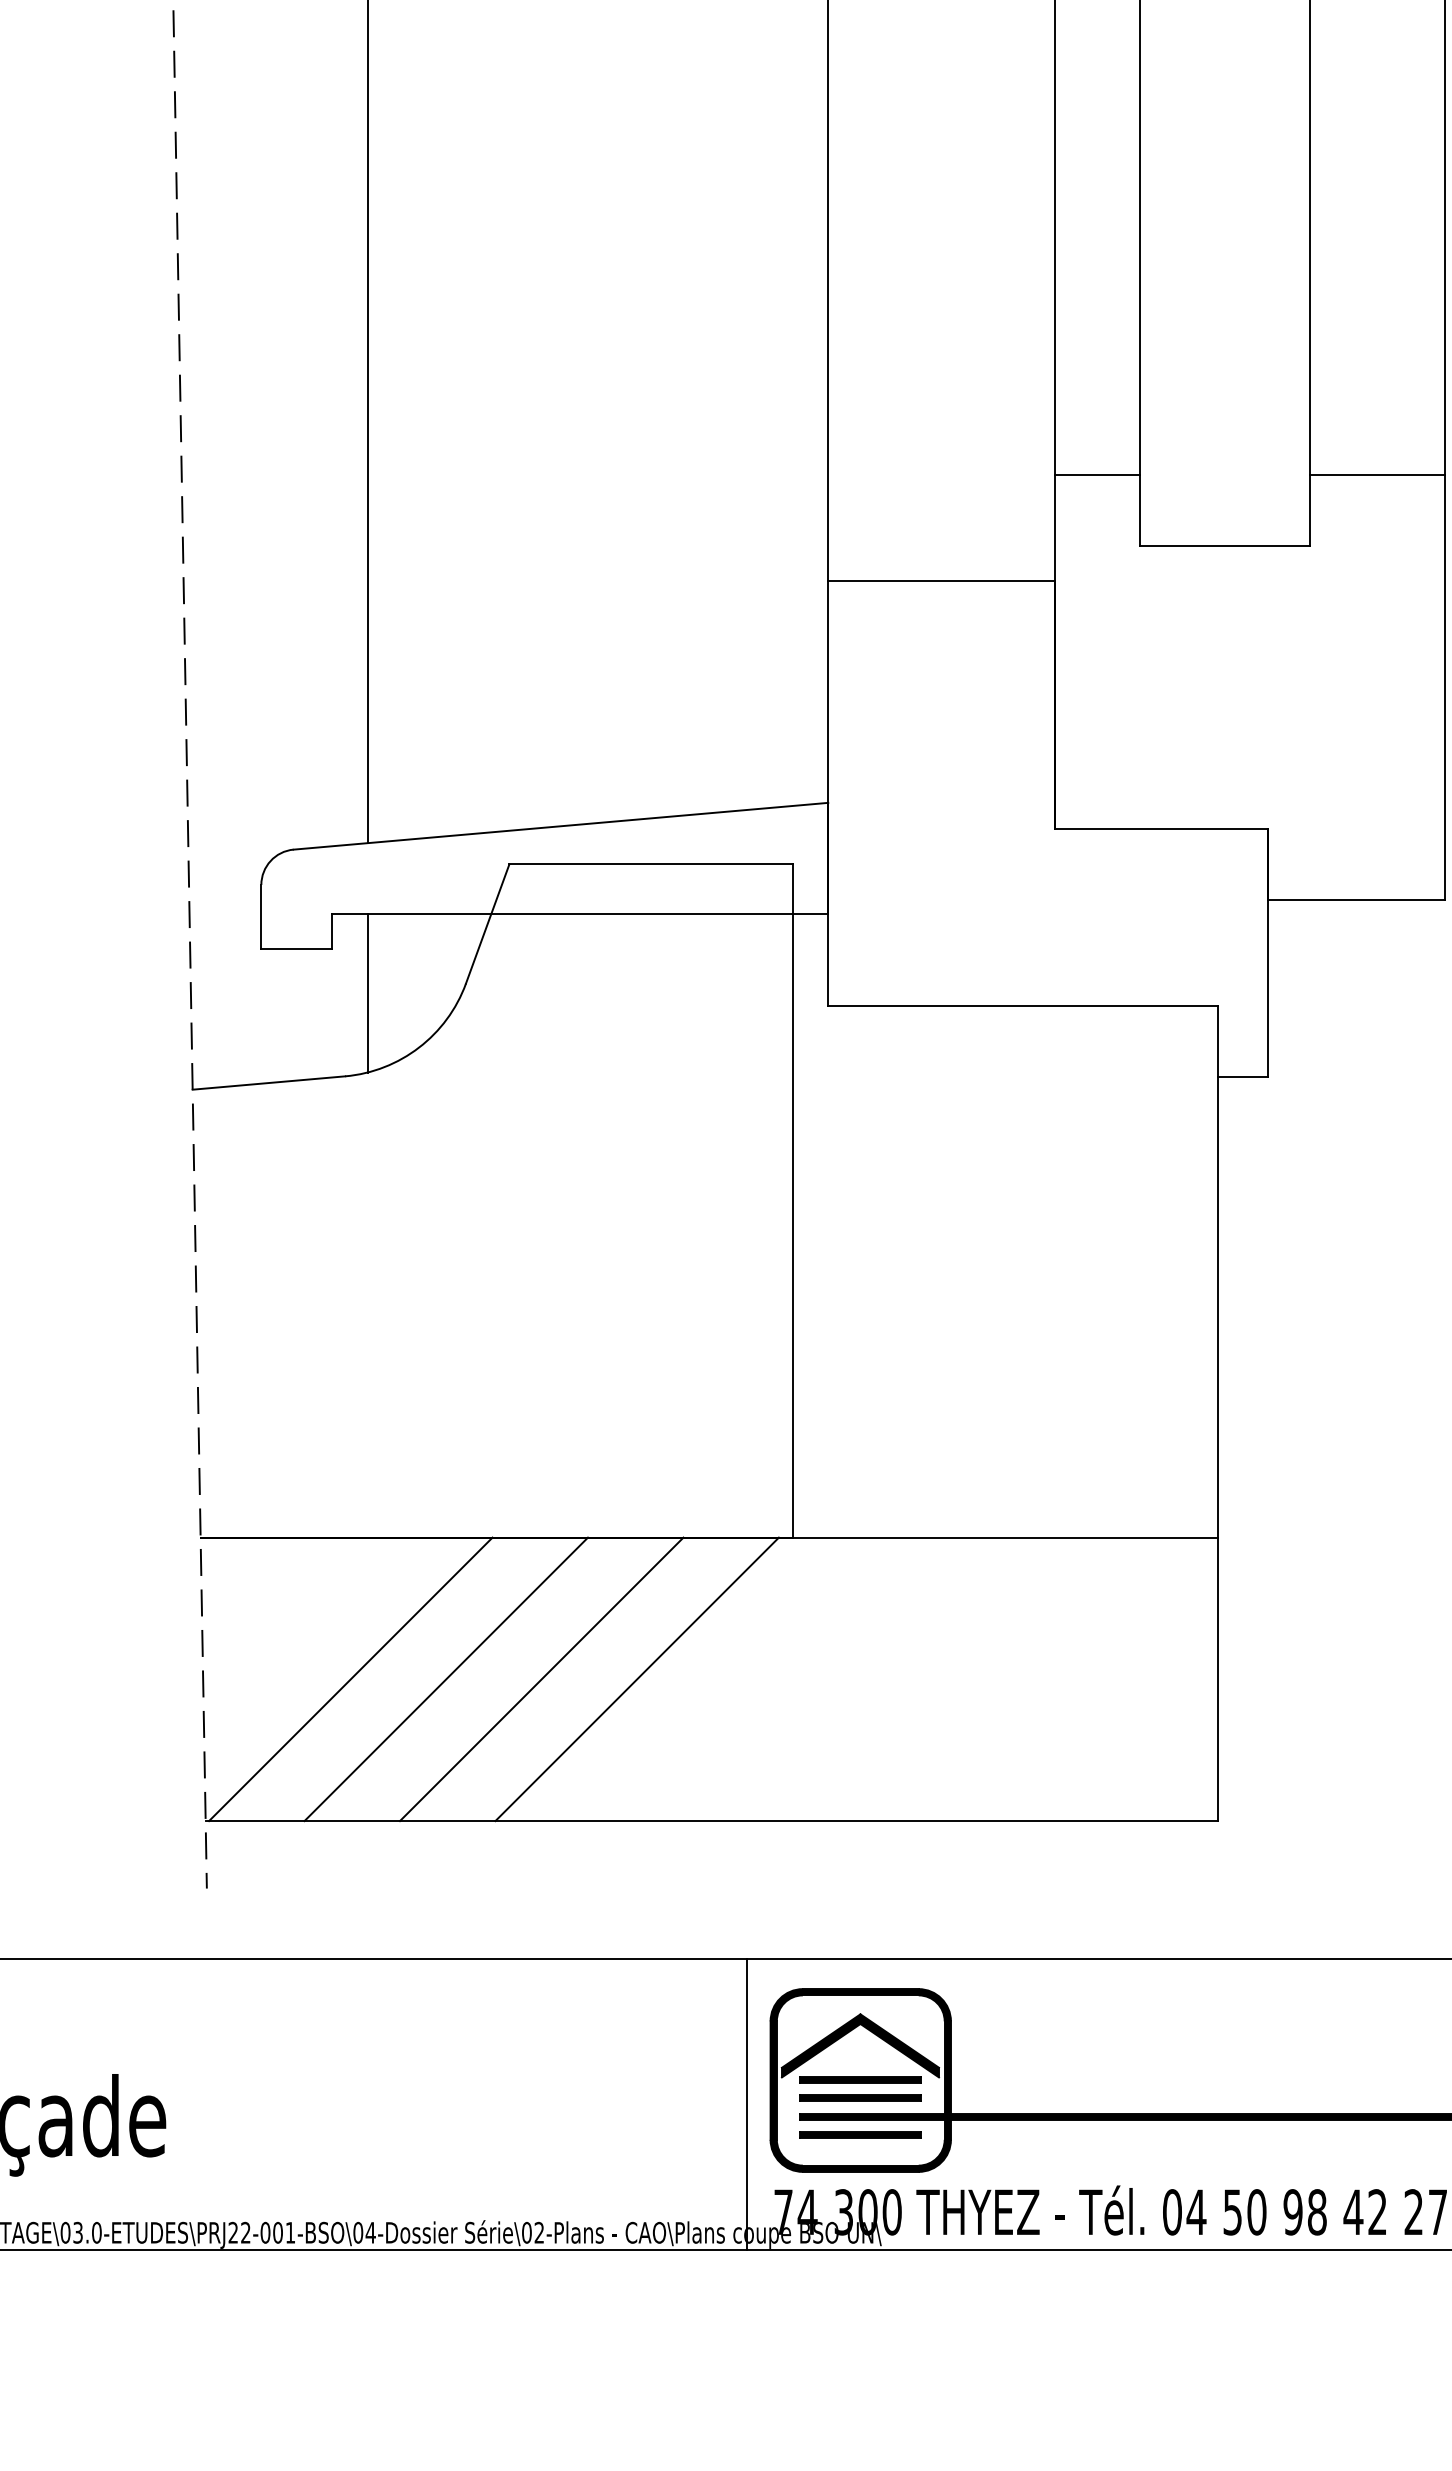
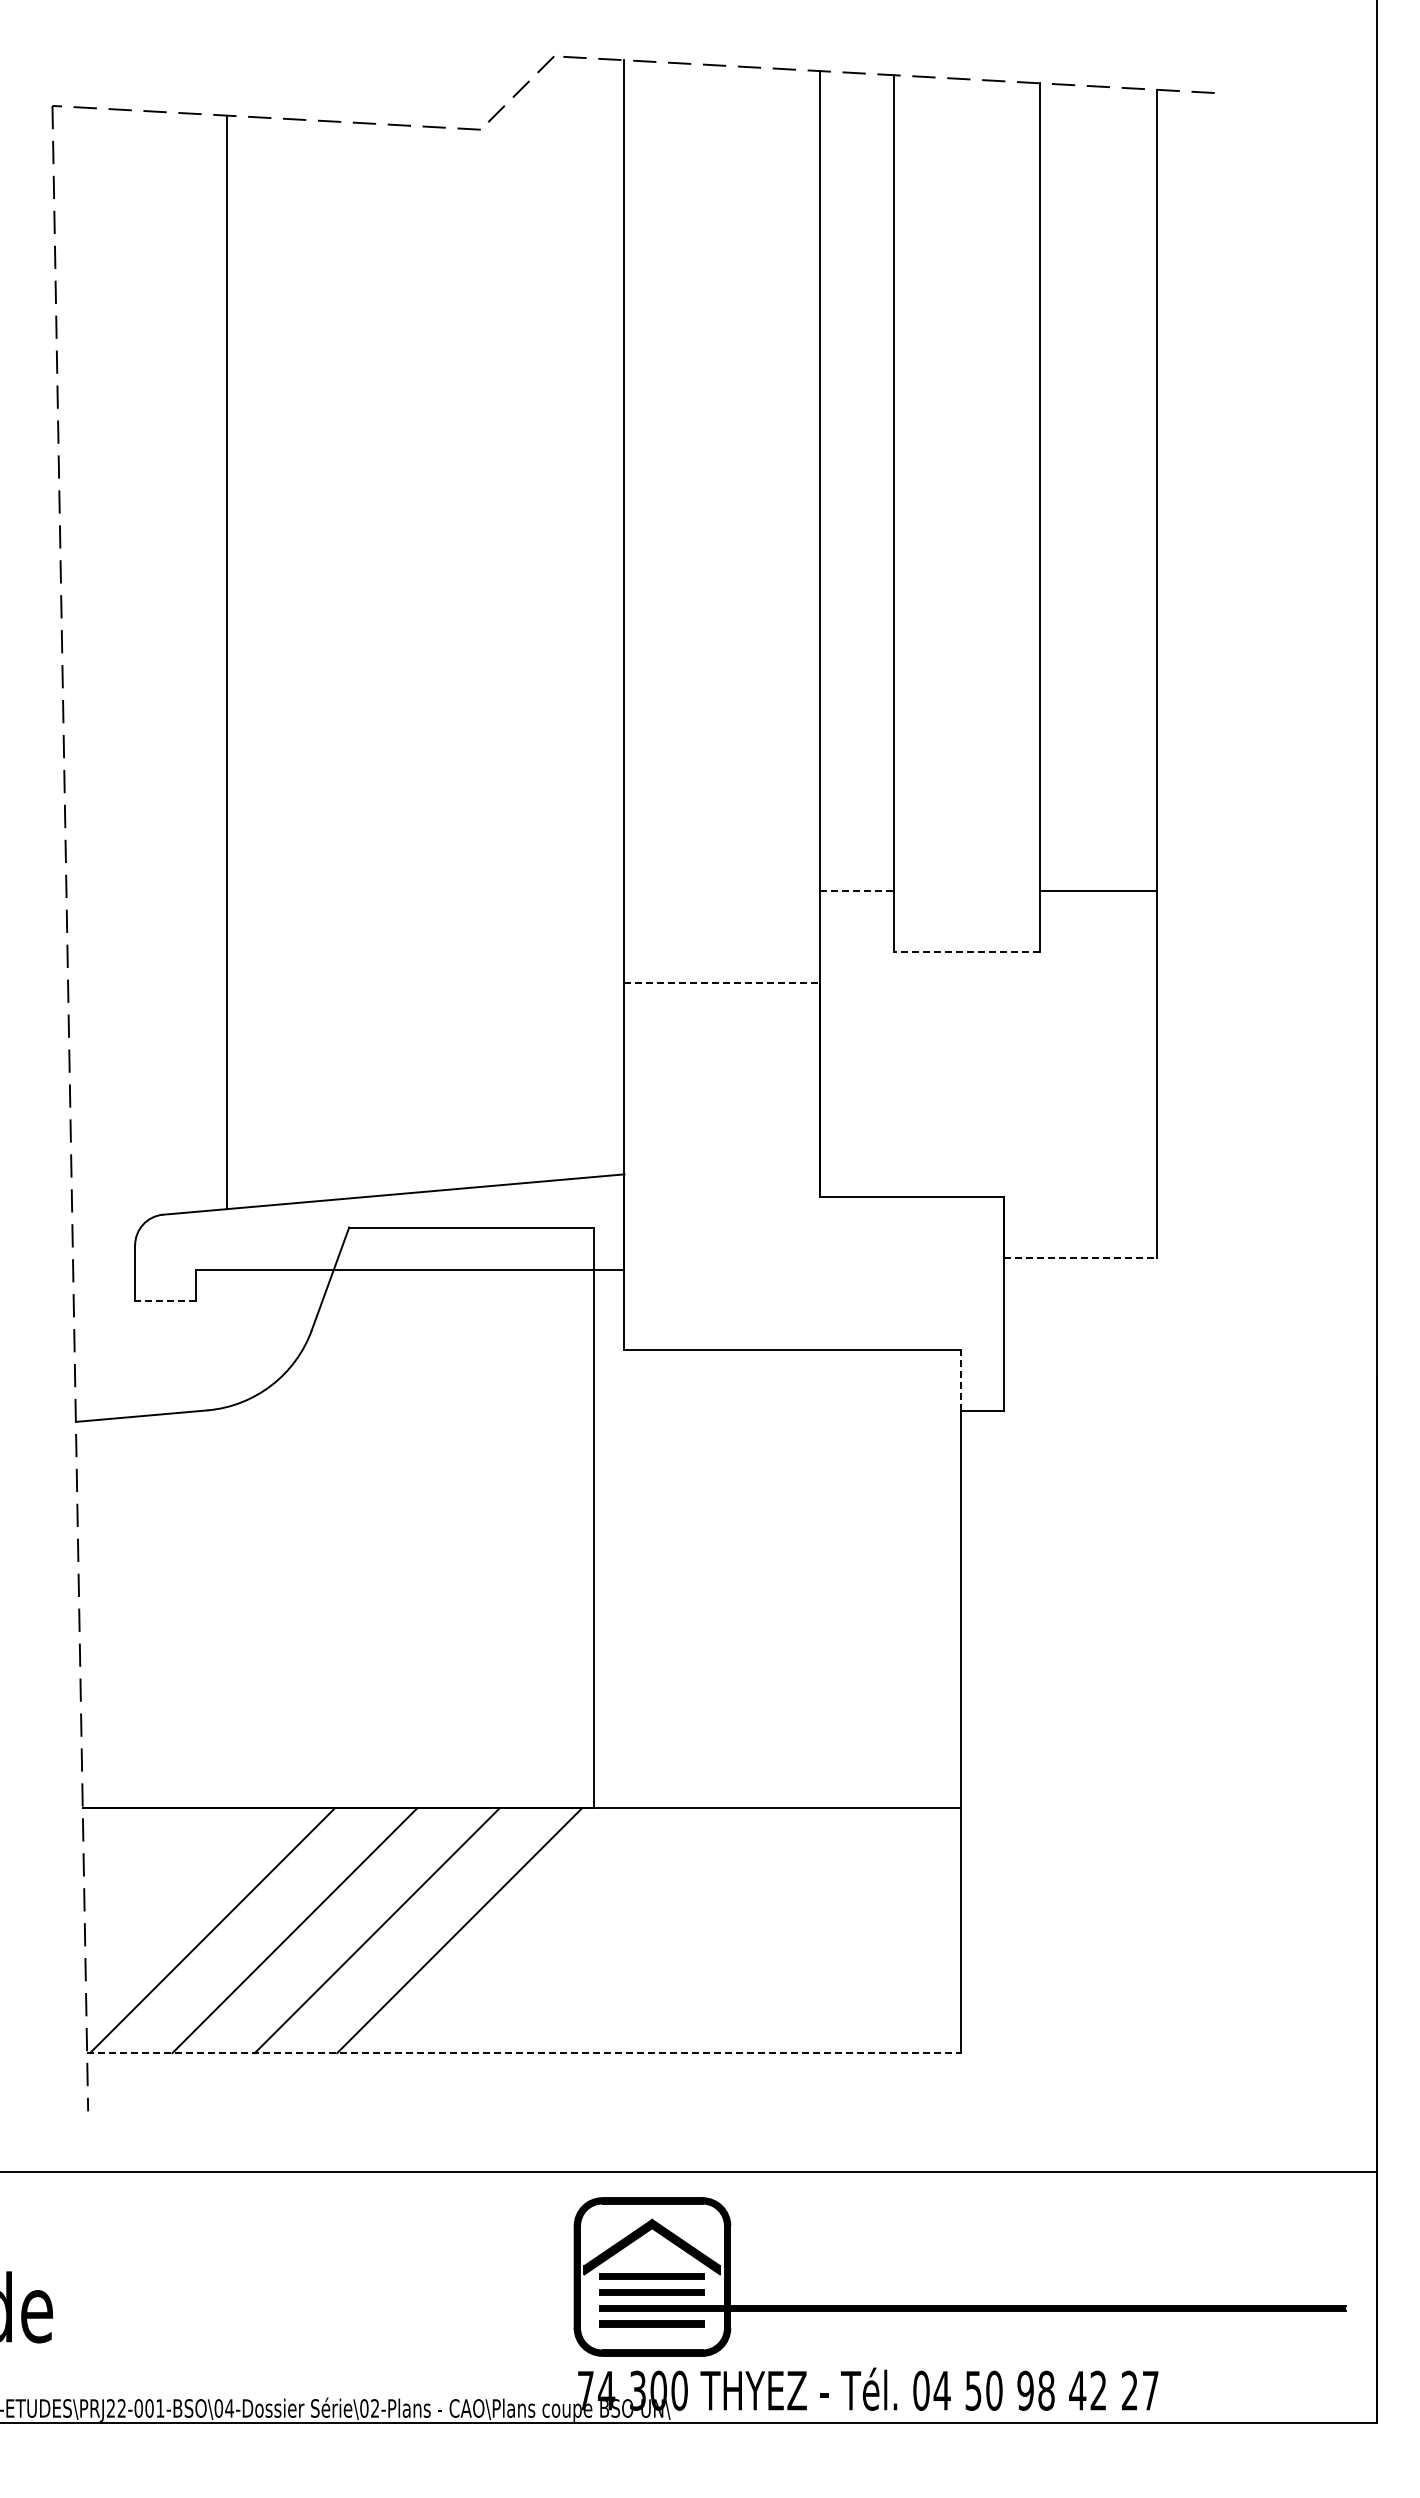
line: (1097, 475) -> (856, 891), solid -> dashed
line: (1224, 545) -> (966, 952), solid -> dashed
line: (941, 580) -> (722, 982), solid -> dashed
line: (1356, 900) -> (1080, 1258), solid -> dashed
line: (296, 949) -> (165, 1300), solid -> dashed
line: (367, 993) -> (226, 1338), removed
line: (1217, 1041) -> (960, 1380), solid -> dashed
line: (711, 1821) -> (523, 2053), solid -> dashed
line: (747, 2104) -> (554, 2297), removed

